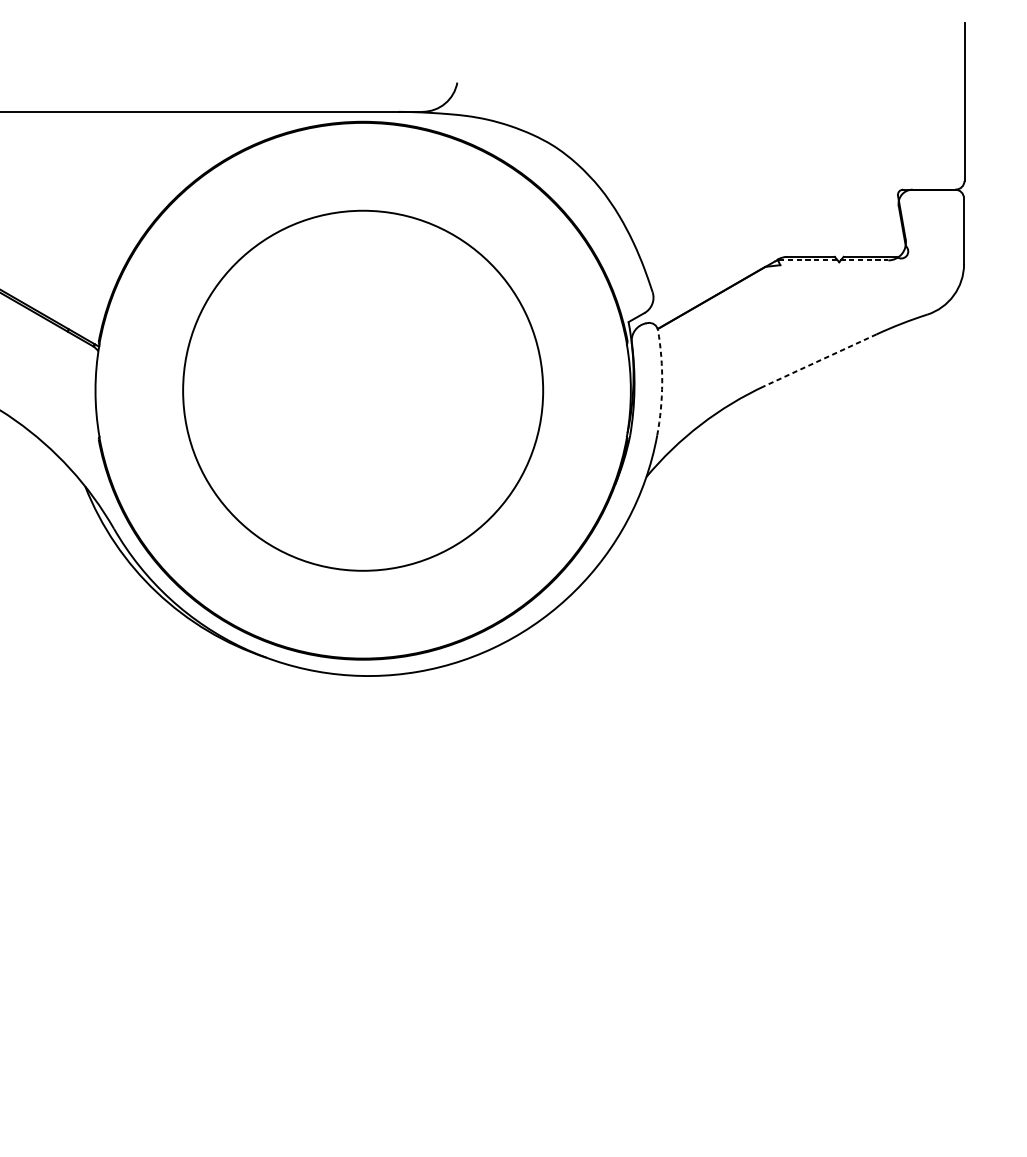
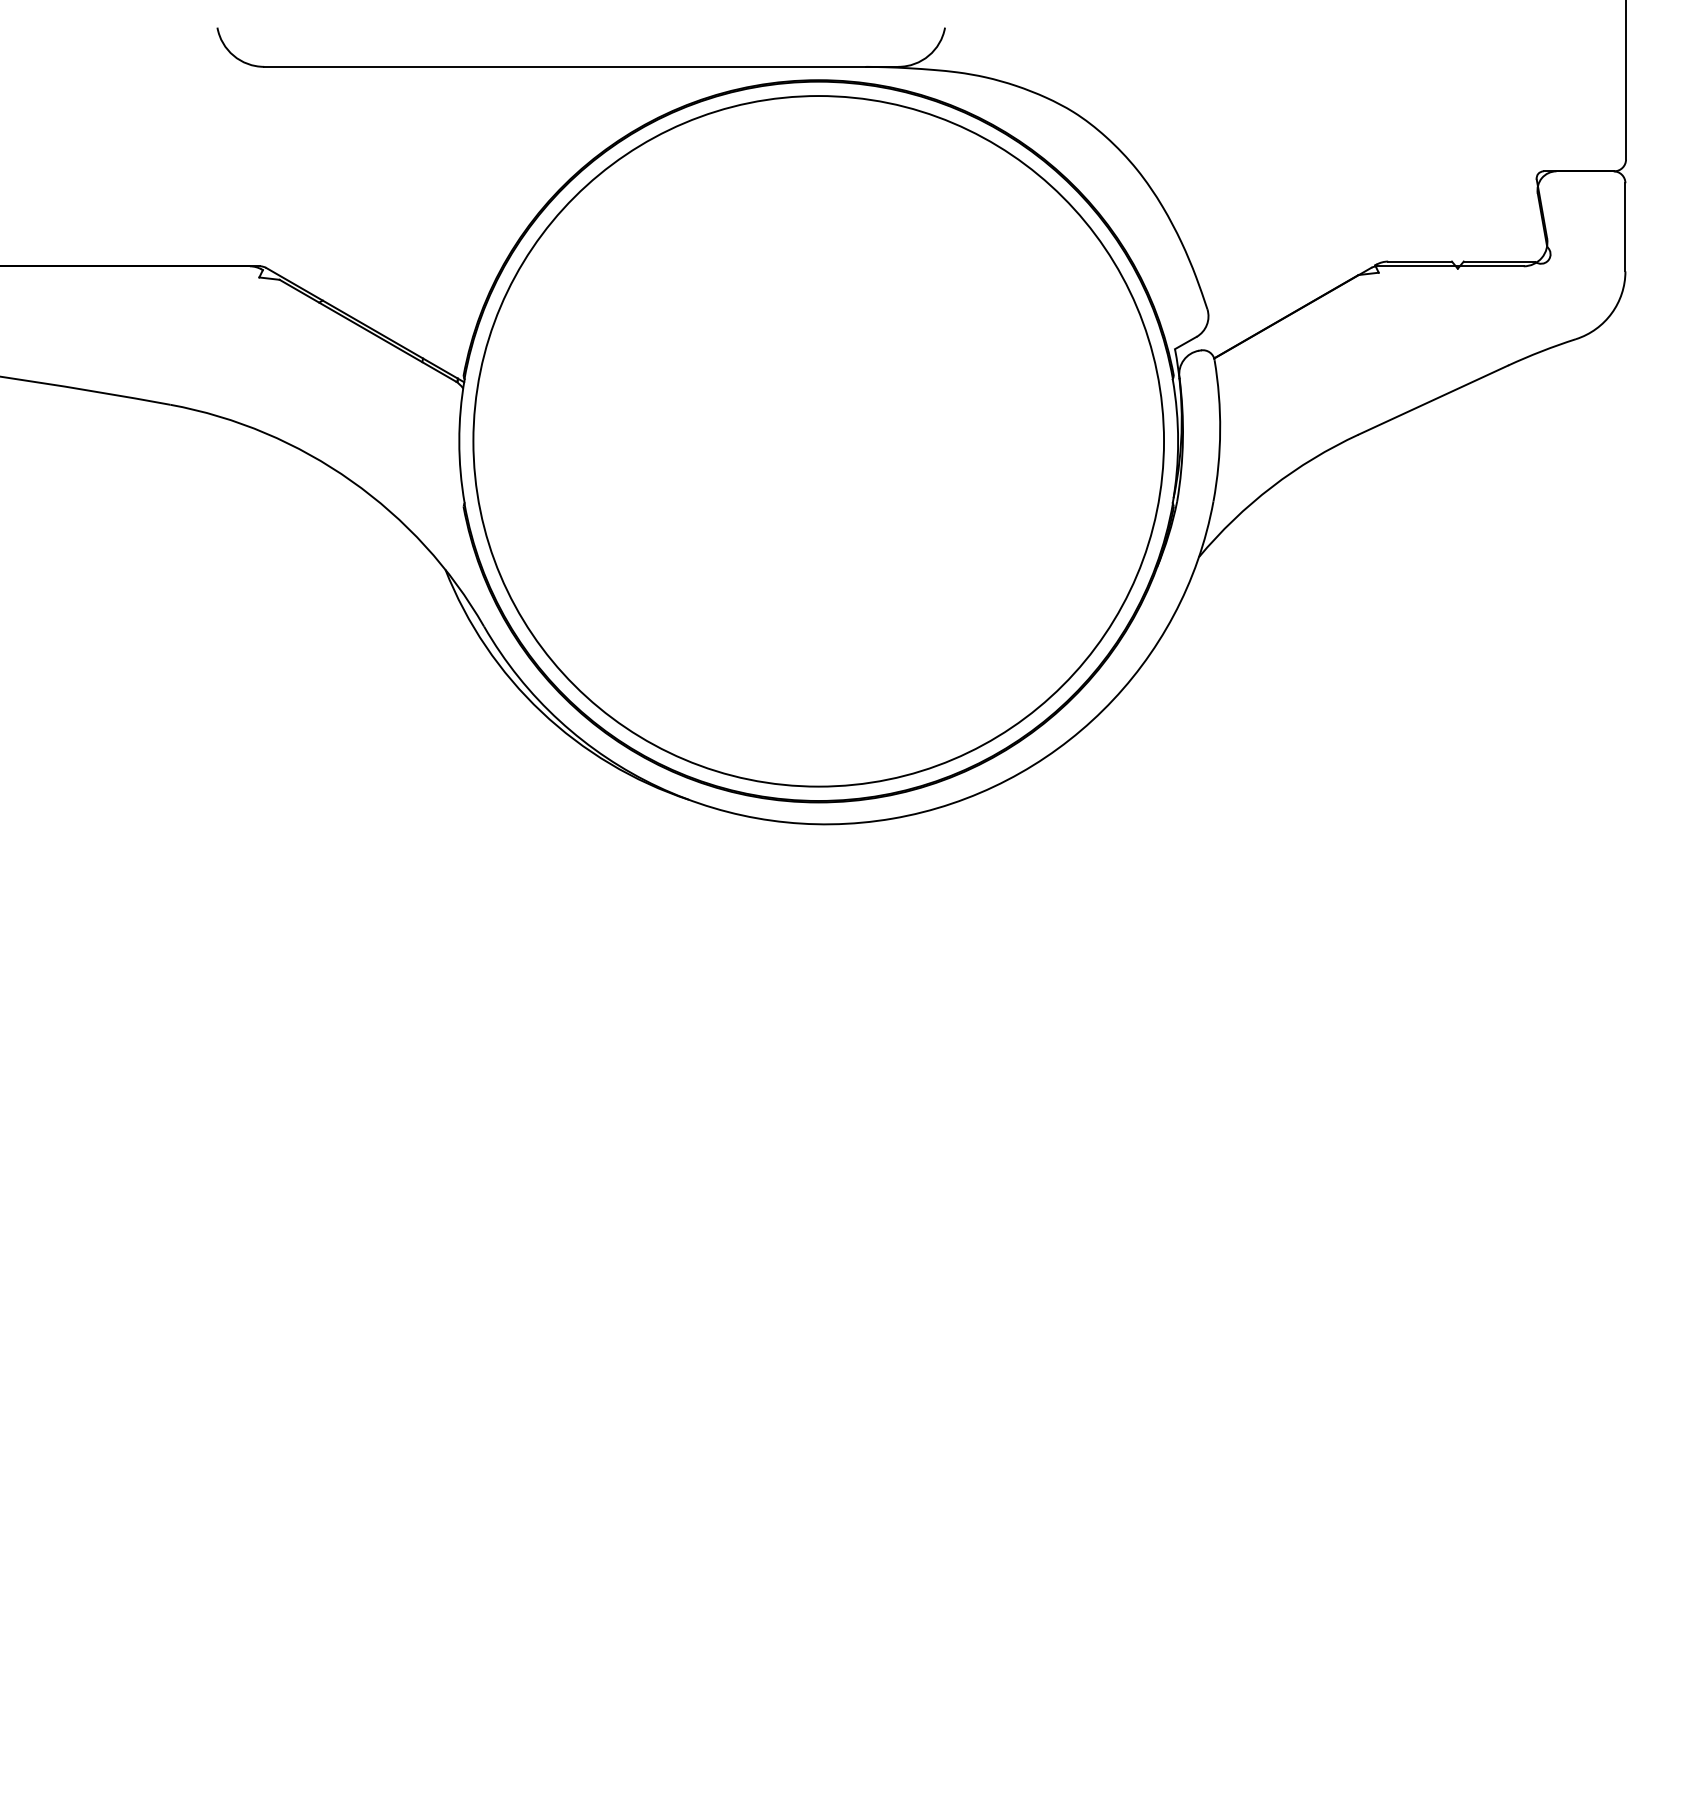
line: (833, 260) -> (1450, 266), dashed -> solid
line: (820, 360) -> (1432, 400), dashed -> solid
arc: (662, 382) -> (1220, 430), dashed -> solid
circle: (363, 390) -> (818, 441), size x1.43

